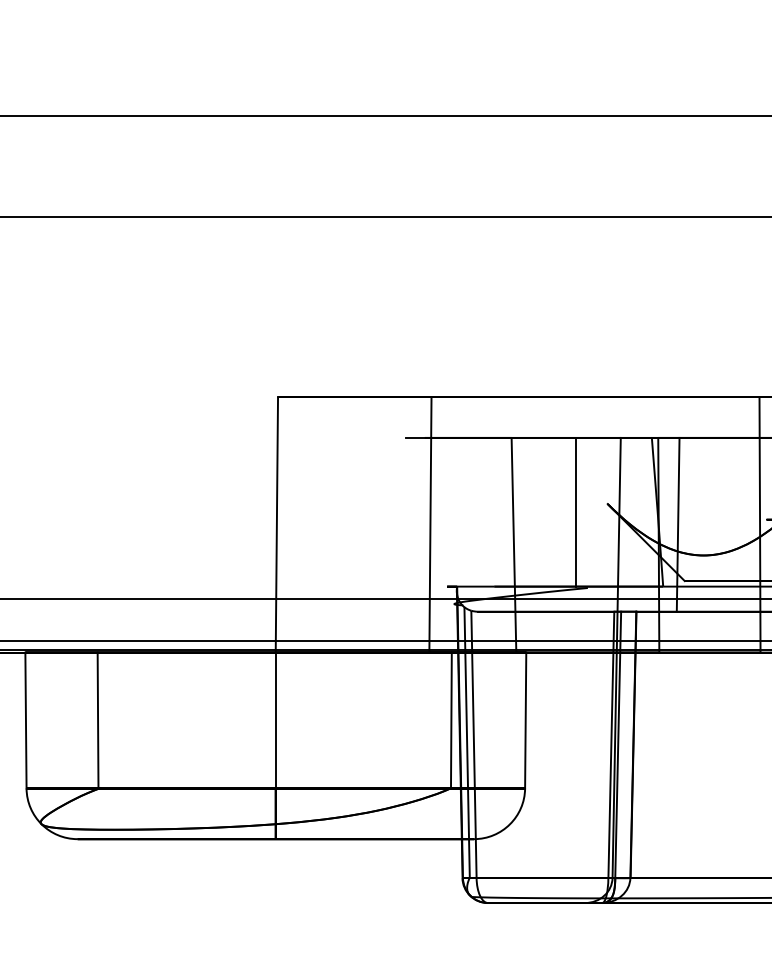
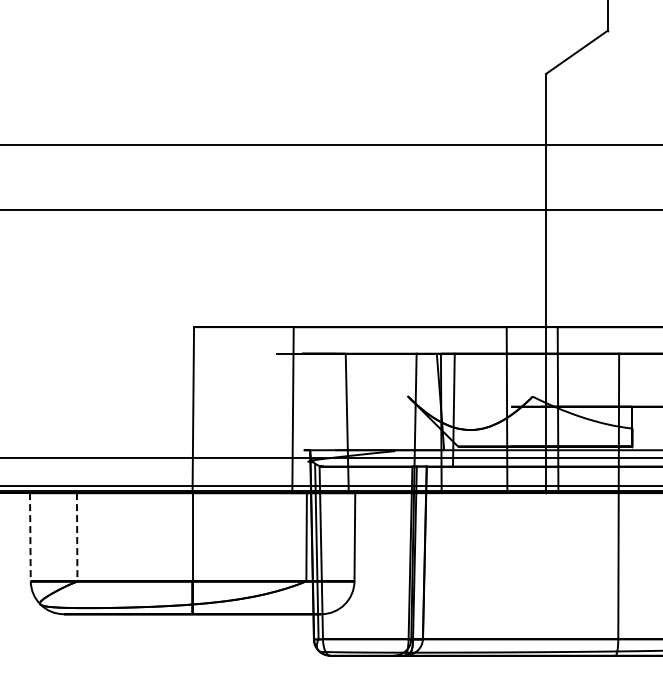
line: (575, 511) -> (387, 401), removed
line: (26, 720) -> (30, 537), solid -> dashed
line: (98, 720) -> (77, 537), solid -> dashed

